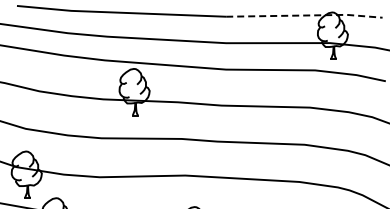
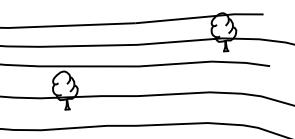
line: (304, 15) -> (199, 17), dashed -> solid

